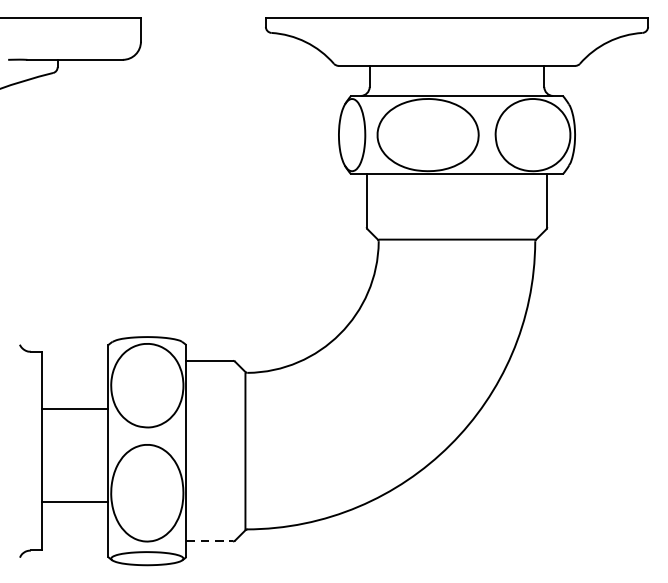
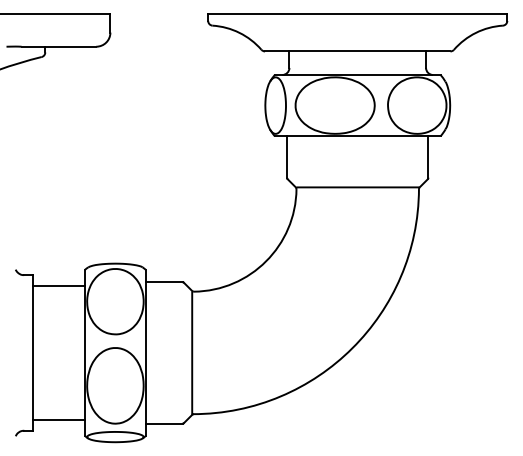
line: (74, 408) -> (58, 285), moved
line: (74, 502) -> (58, 420), moved
line: (210, 541) -> (164, 423), dashed -> solid

